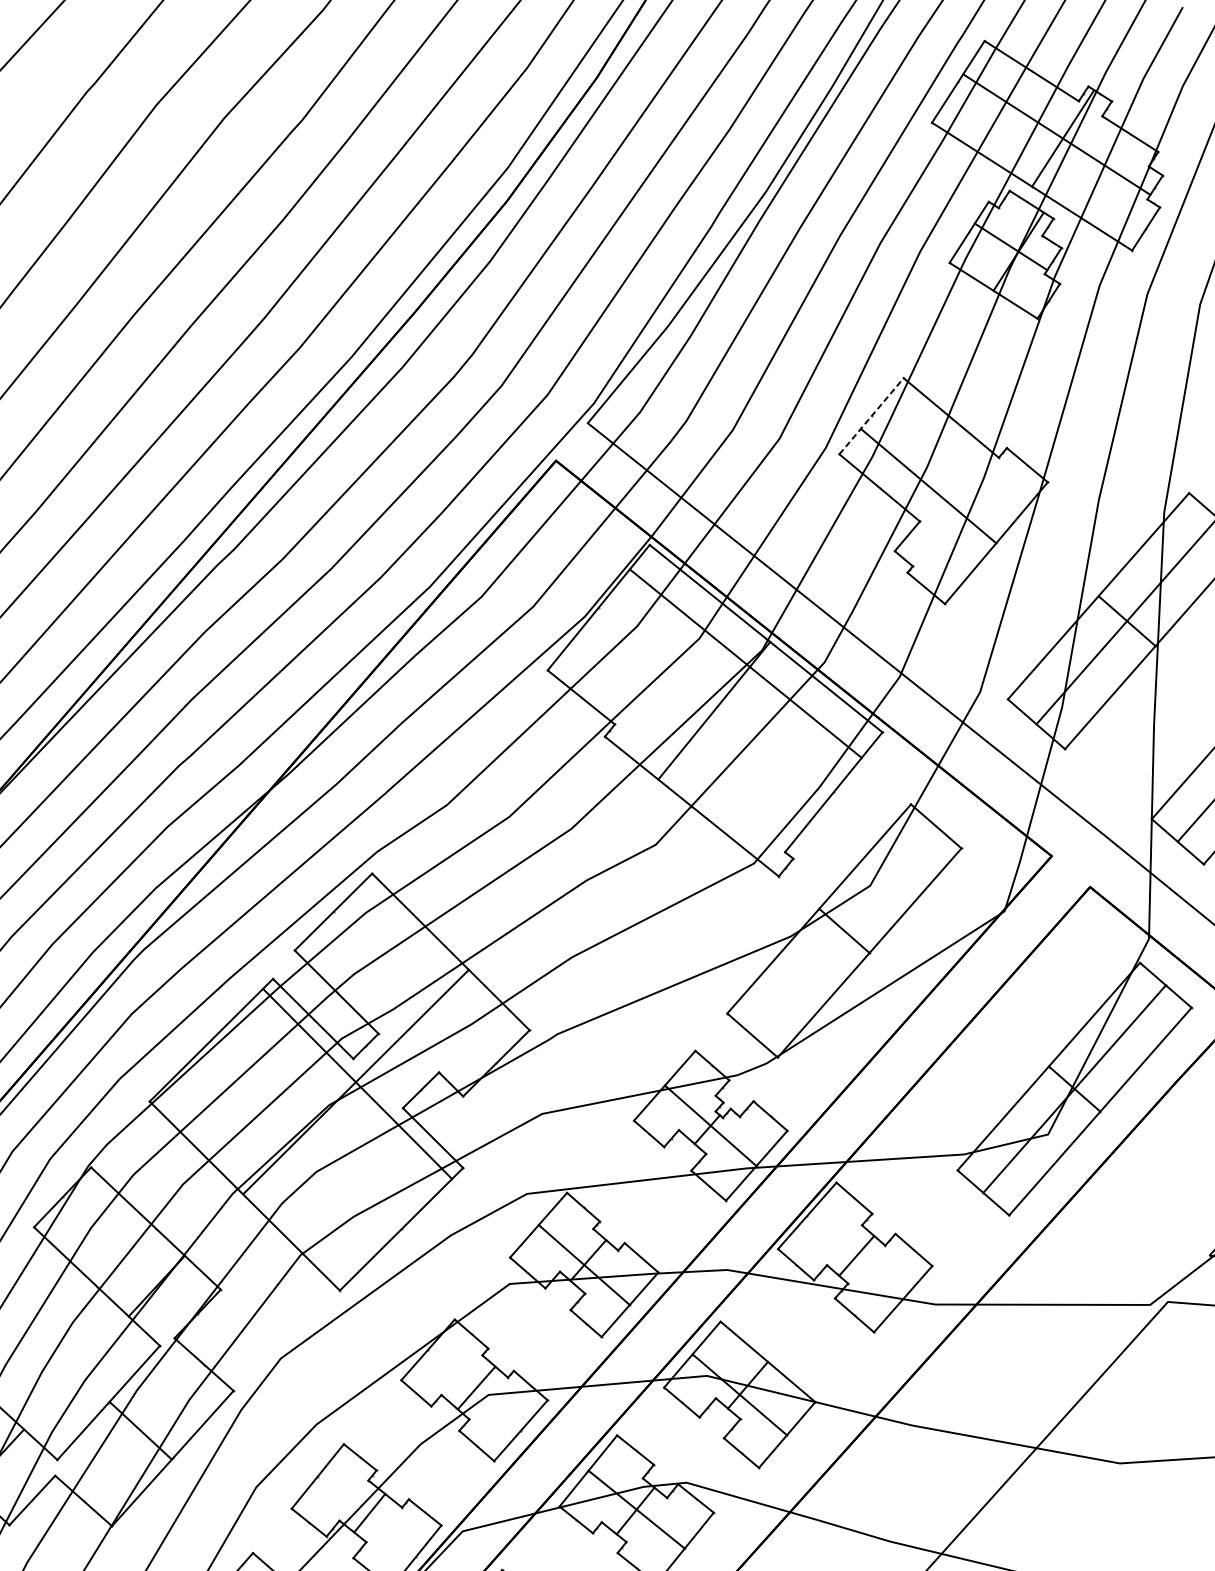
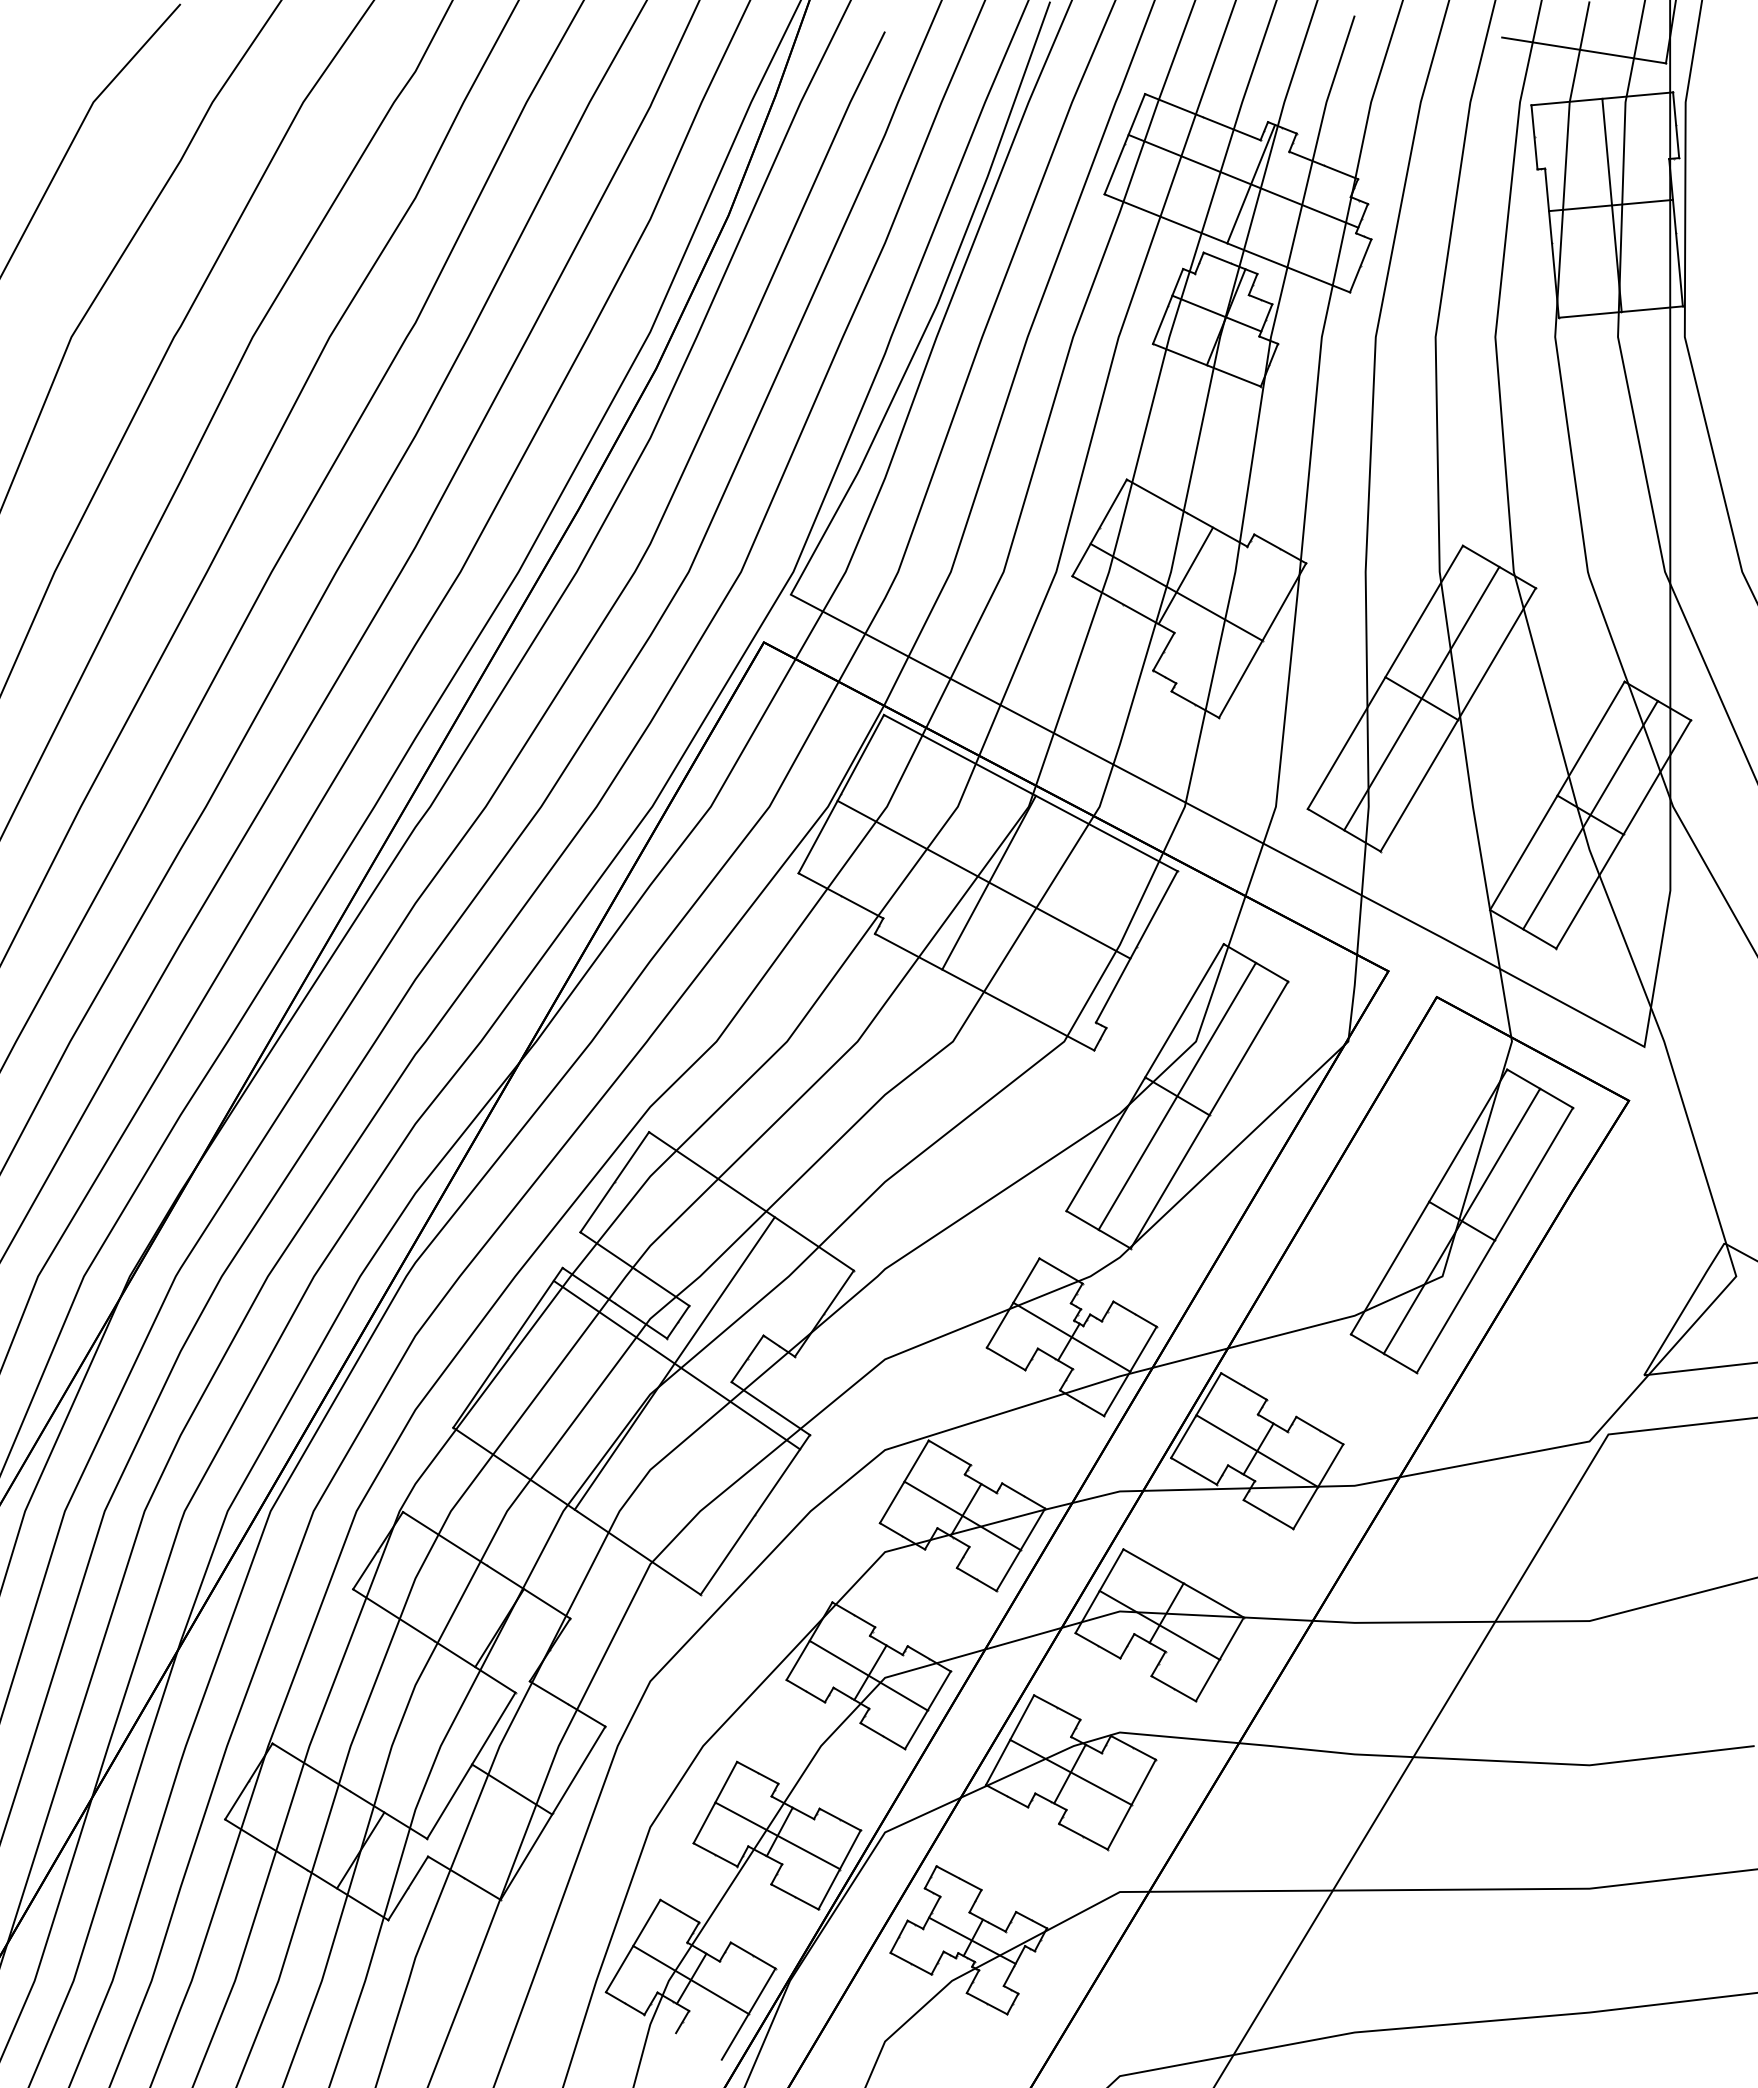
line: (871, 415) -> (1099, 527), dashed -> solid
line: (939, 472) -> (1185, 575), added
line: (745, 663) -> (983, 879), moved
line: (843, 930) -> (1176, 1095), added
line: (855, 1257) -> (1257, 1451), added
line: (474, 1390) -> (868, 1675), added
line: (367, 1515) -> (777, 1835), added

